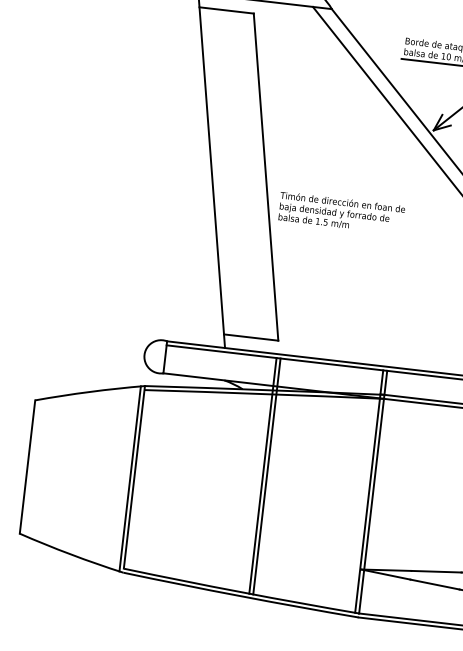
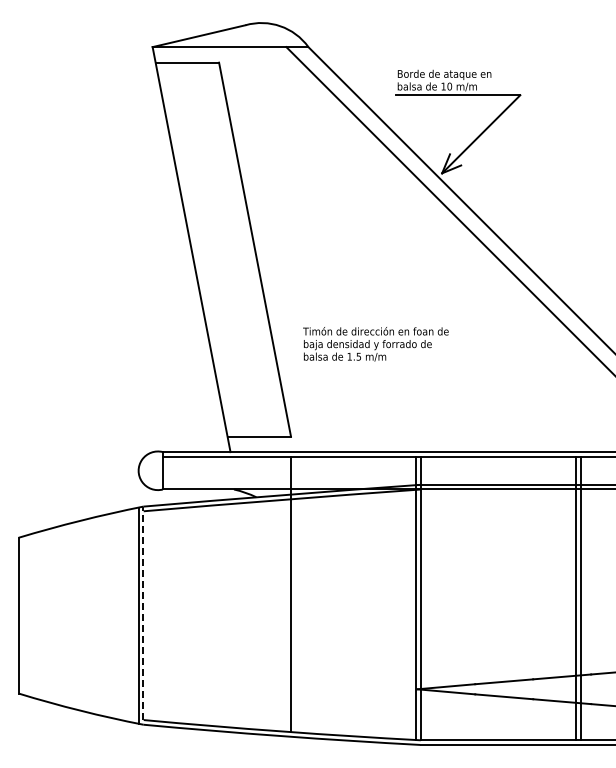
text: (341, 213) -> (375, 344), moved
line: (266, 476) -> (295, 594), removed
line: (134, 477) -> (143, 613), solid -> dashed

